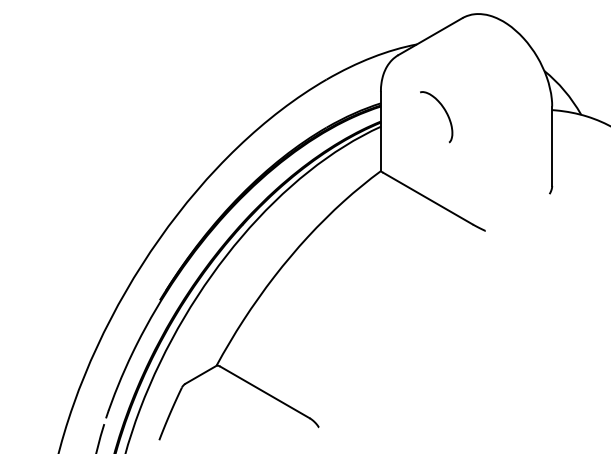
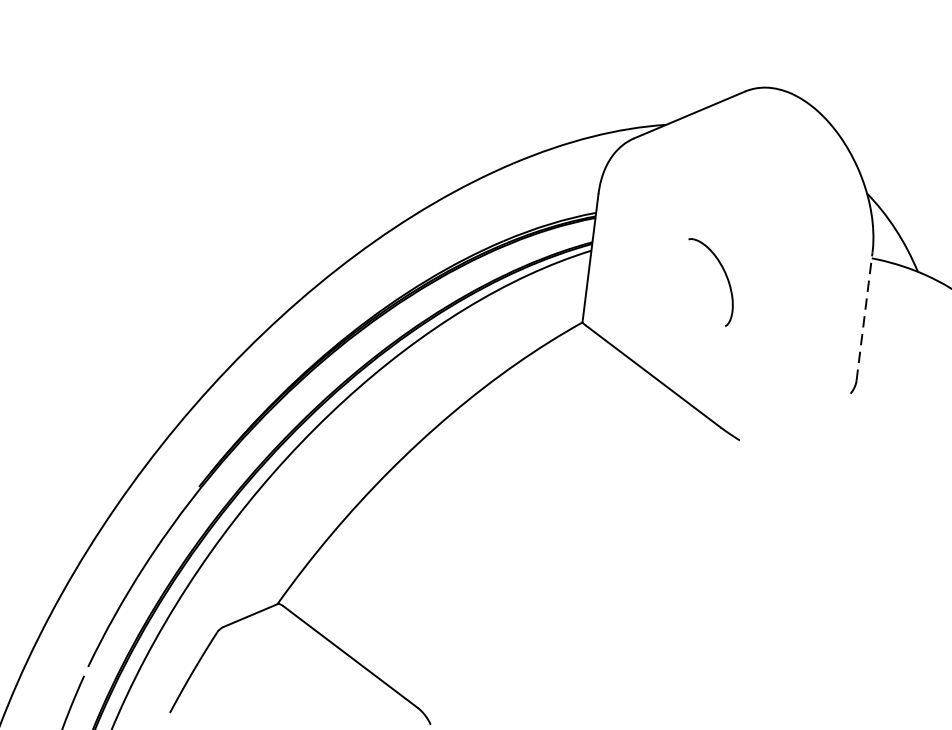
curve: (444, 111) -> (724, 275), moved
line: (552, 146) -> (864, 317), solid -> dashed

